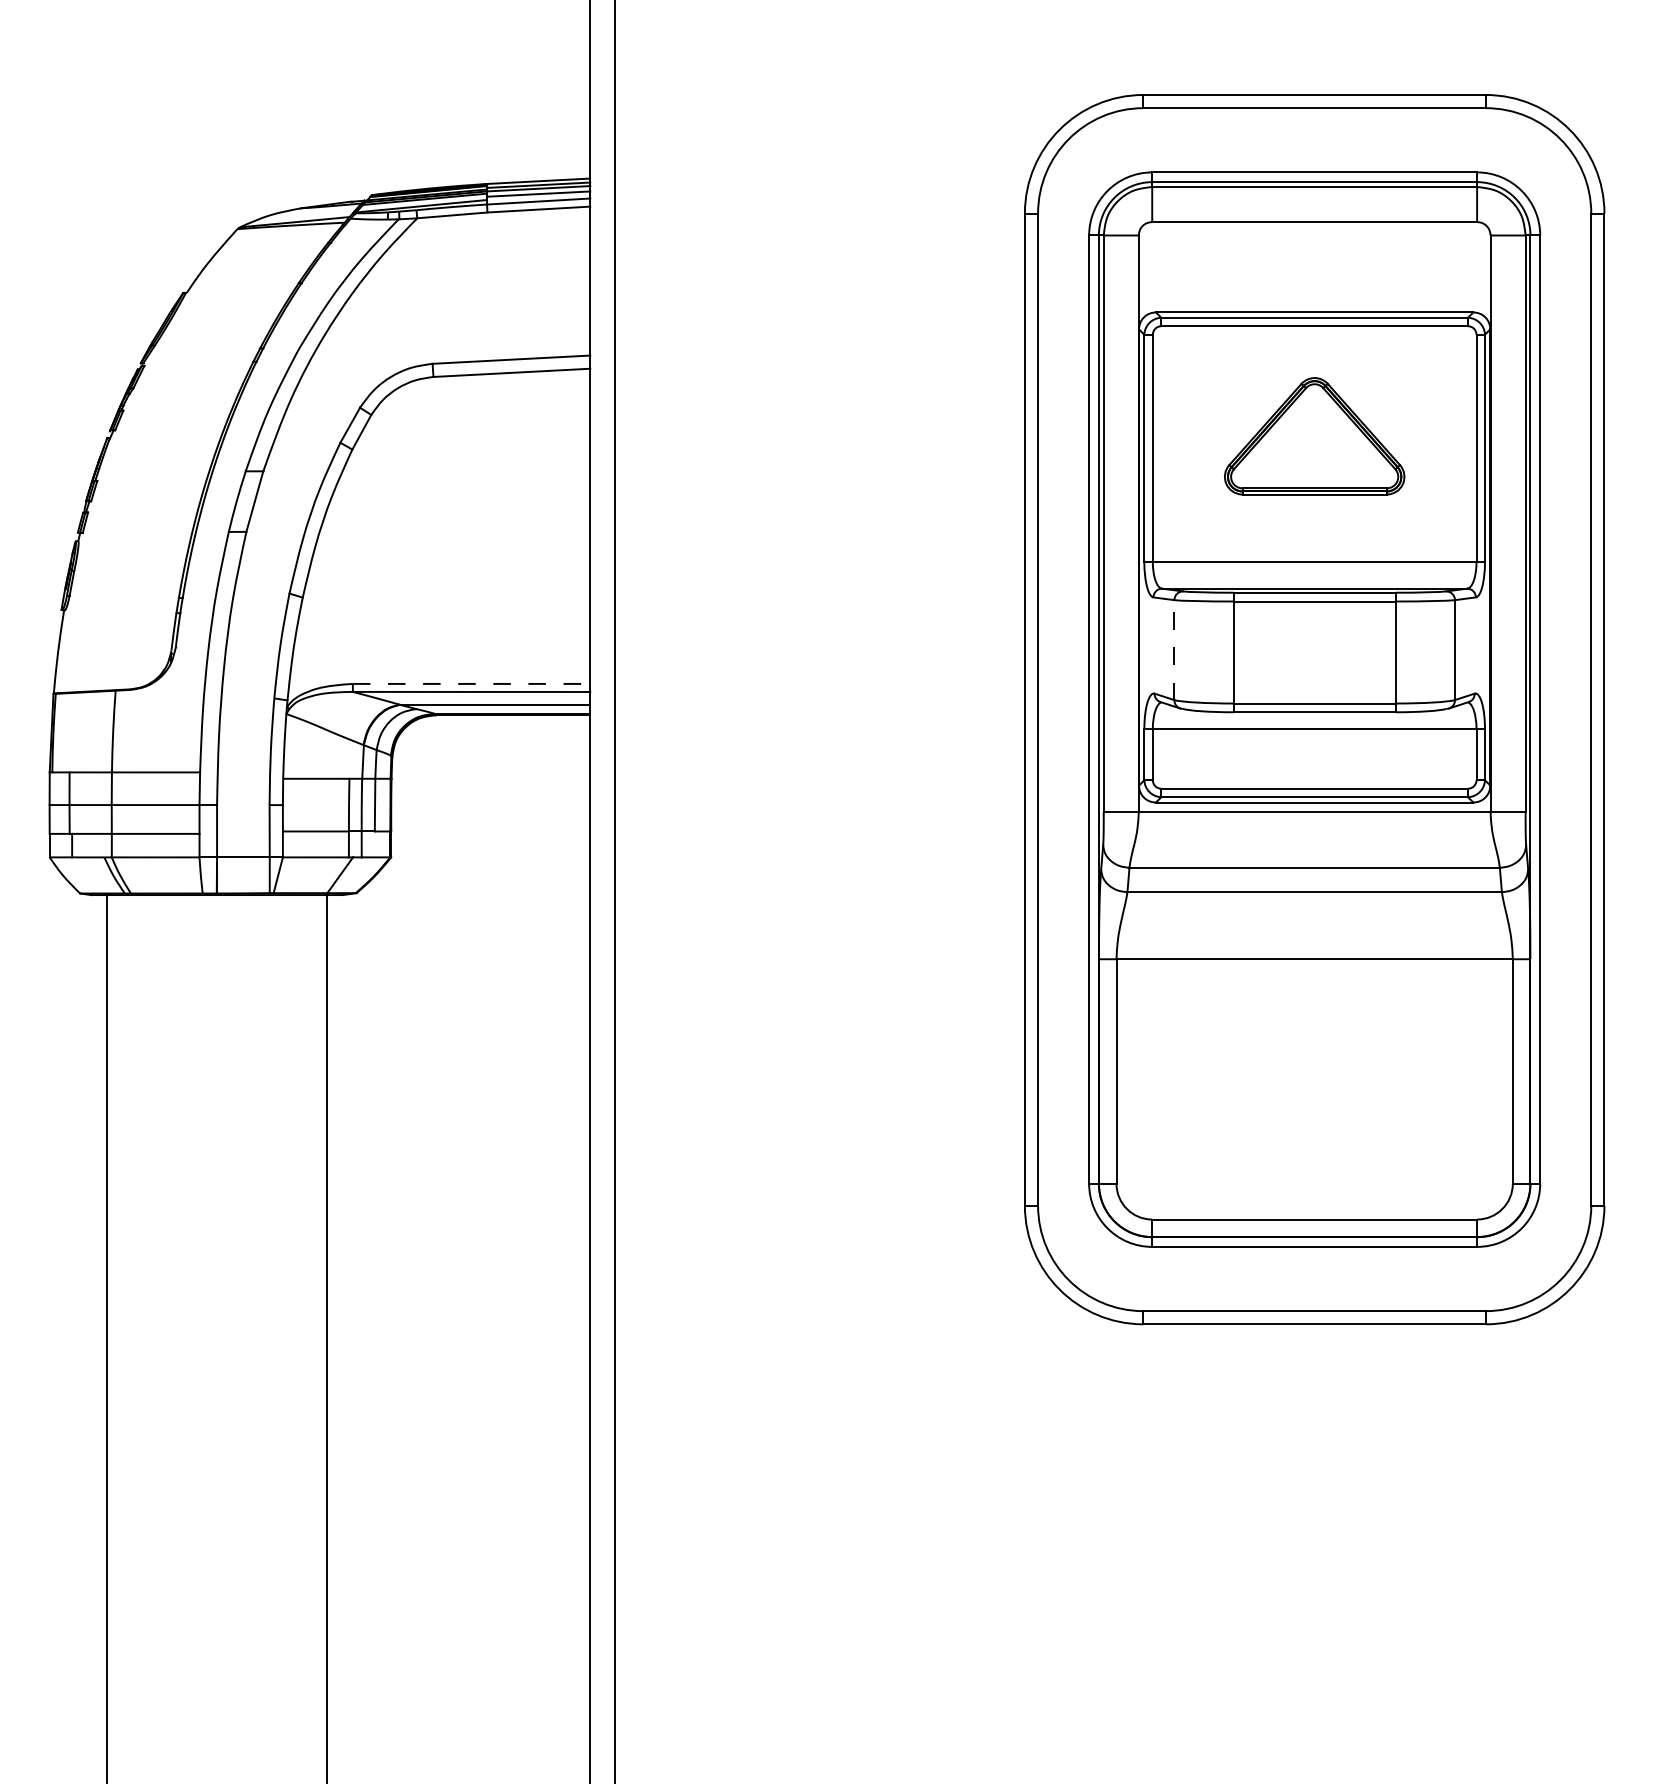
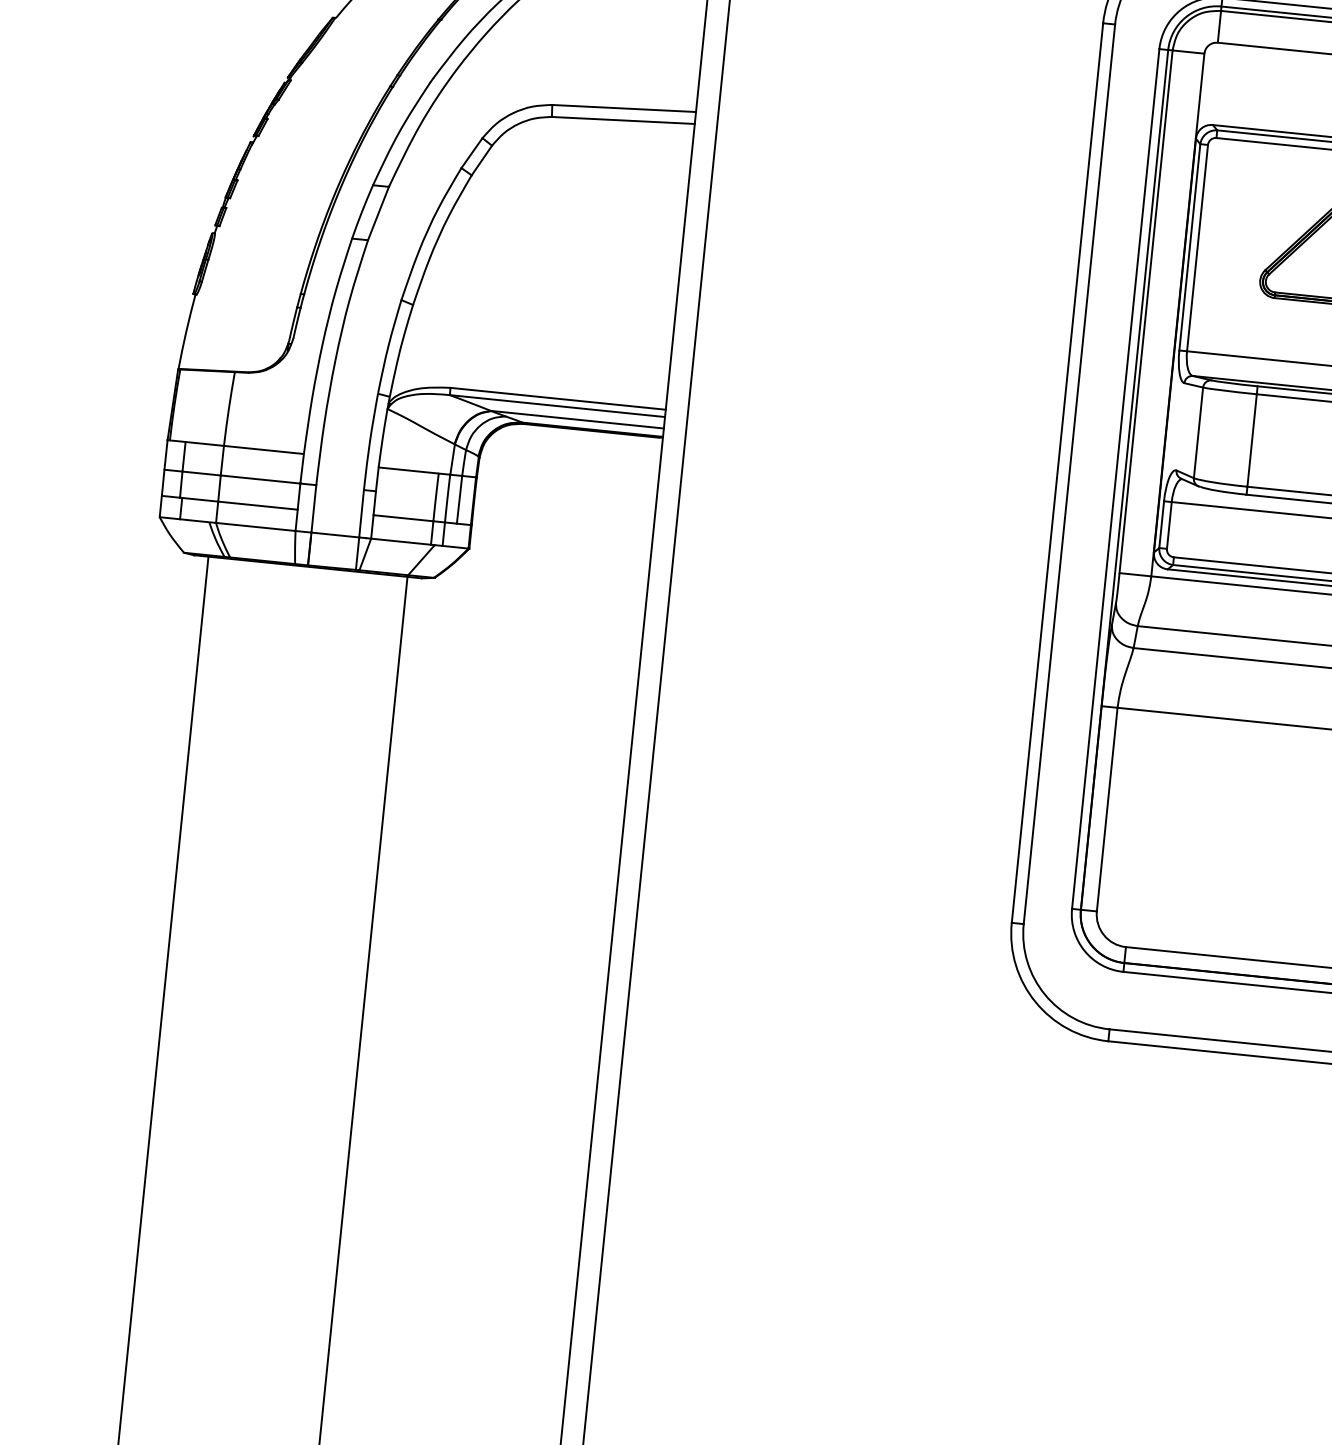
line: (1174, 650) -> (1198, 433), dashed -> solid
line: (471, 683) -> (558, 398), dashed -> solid

